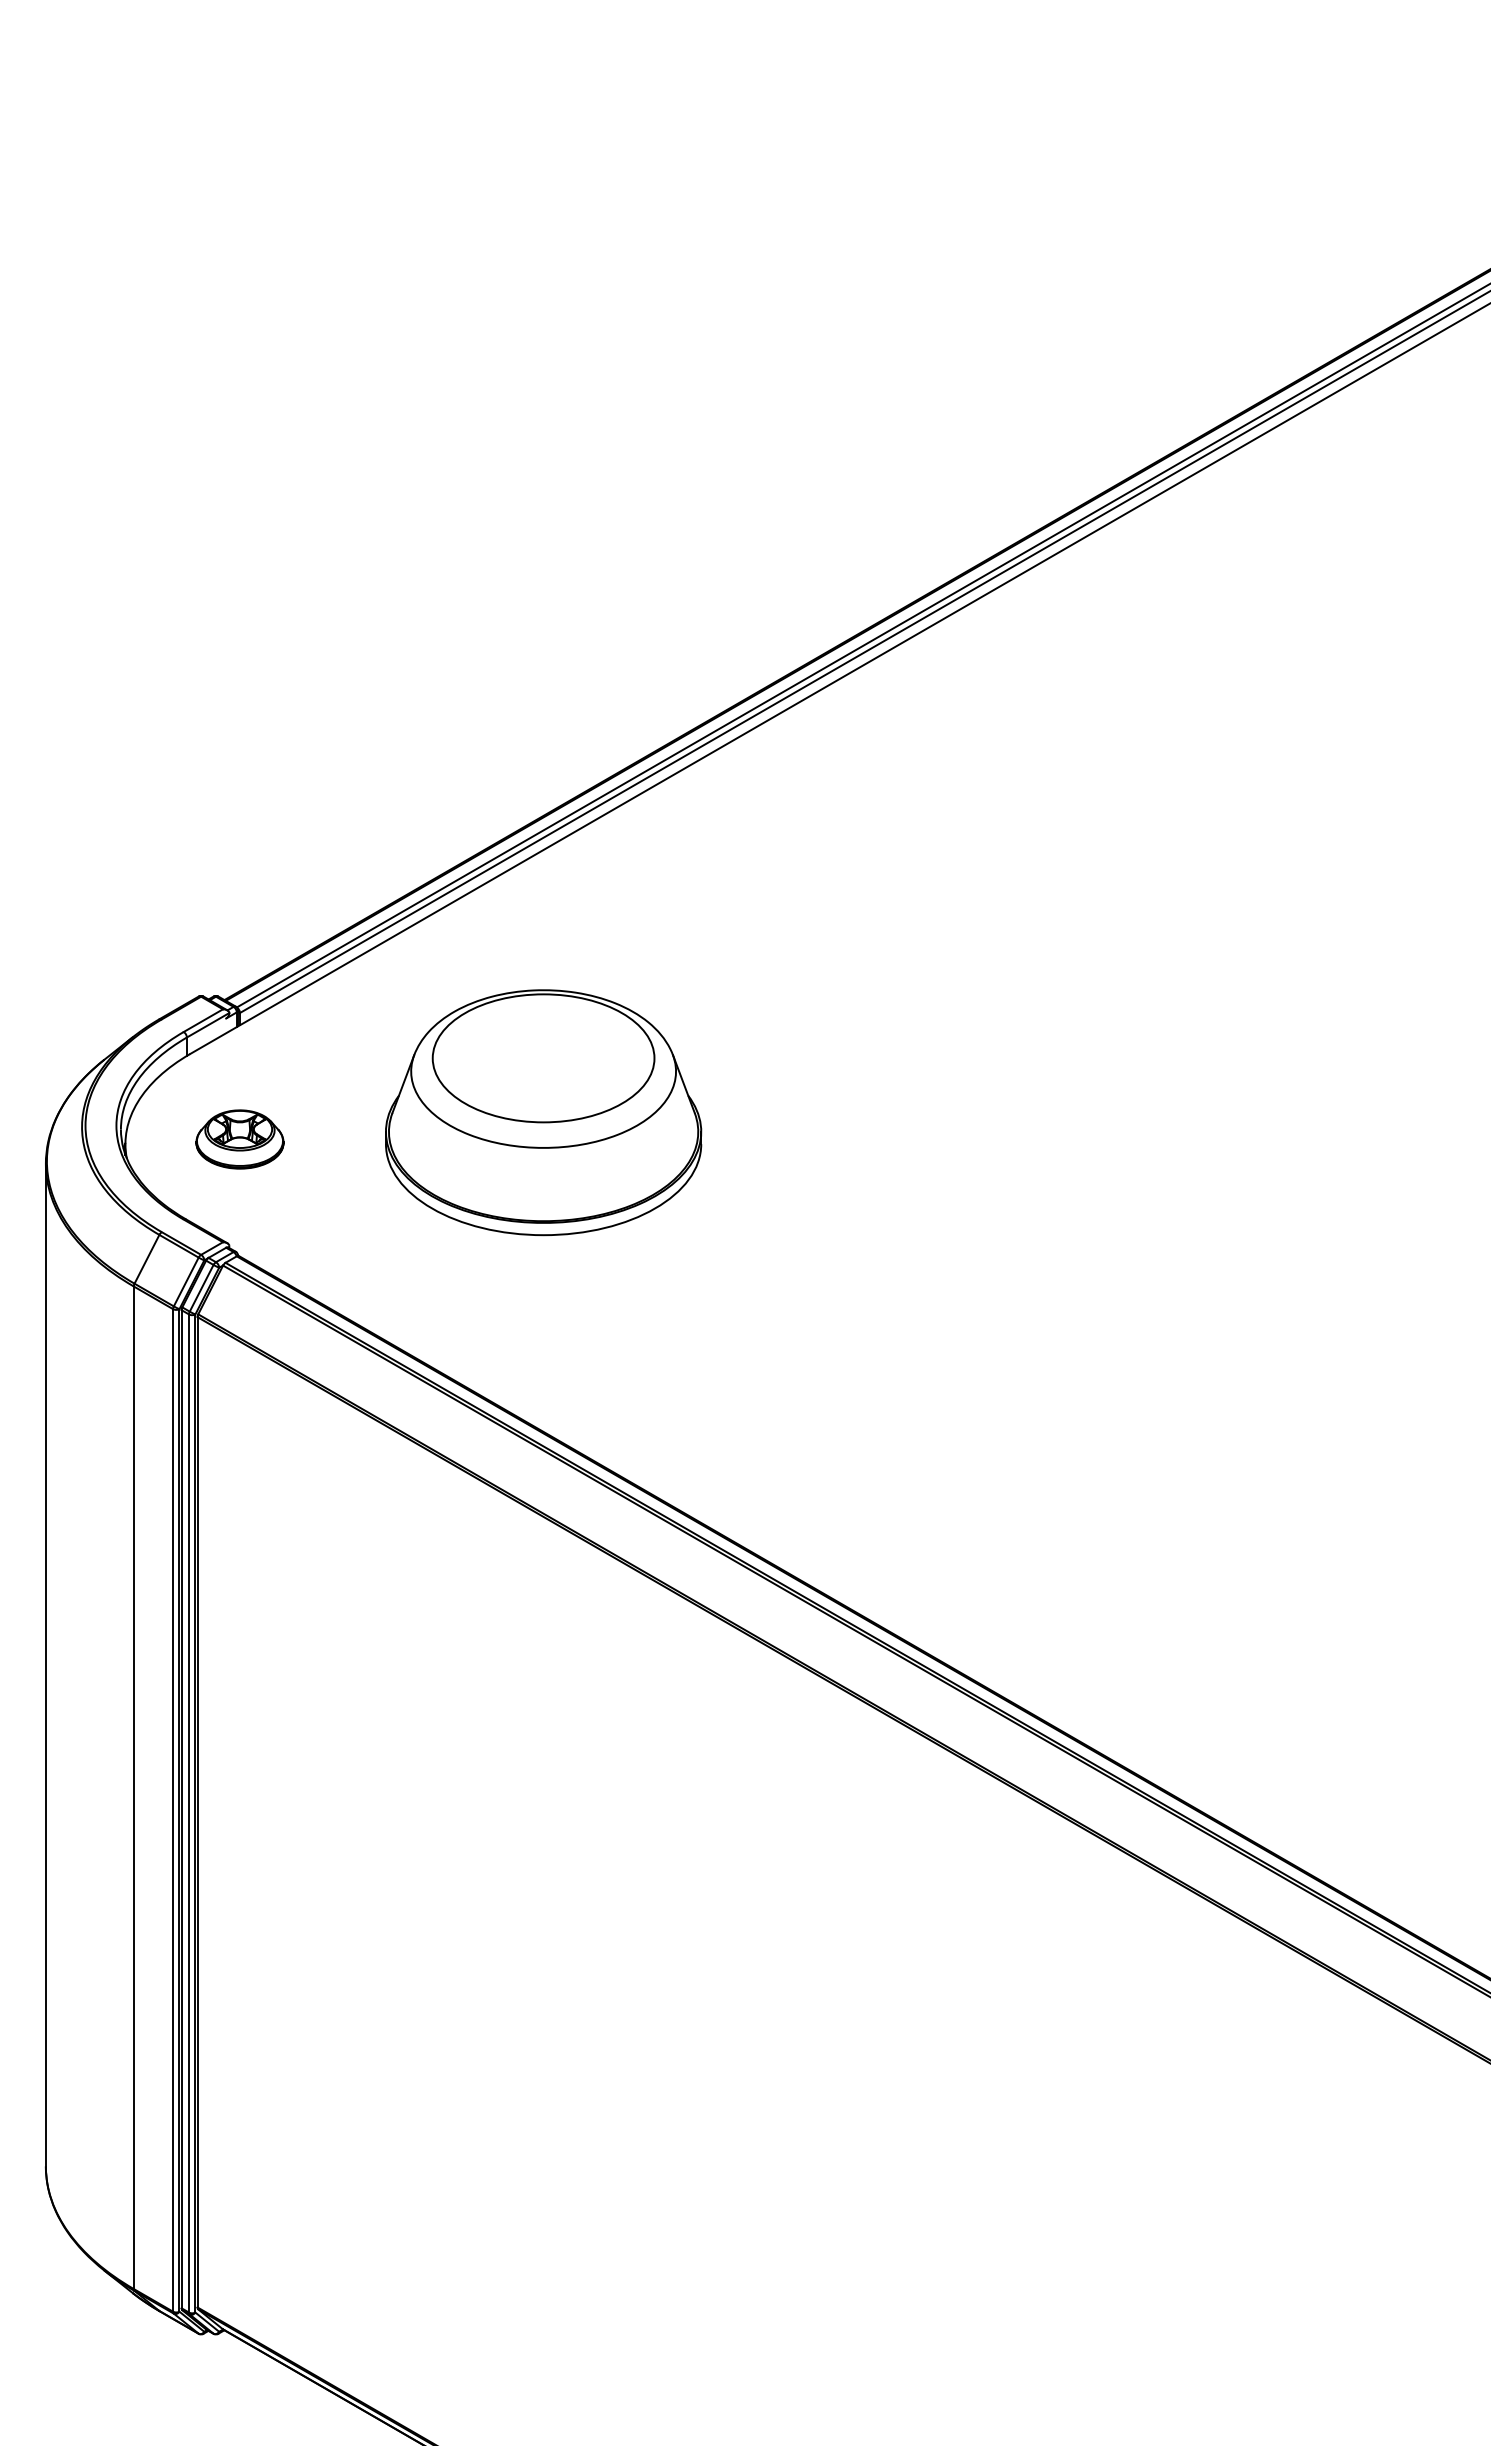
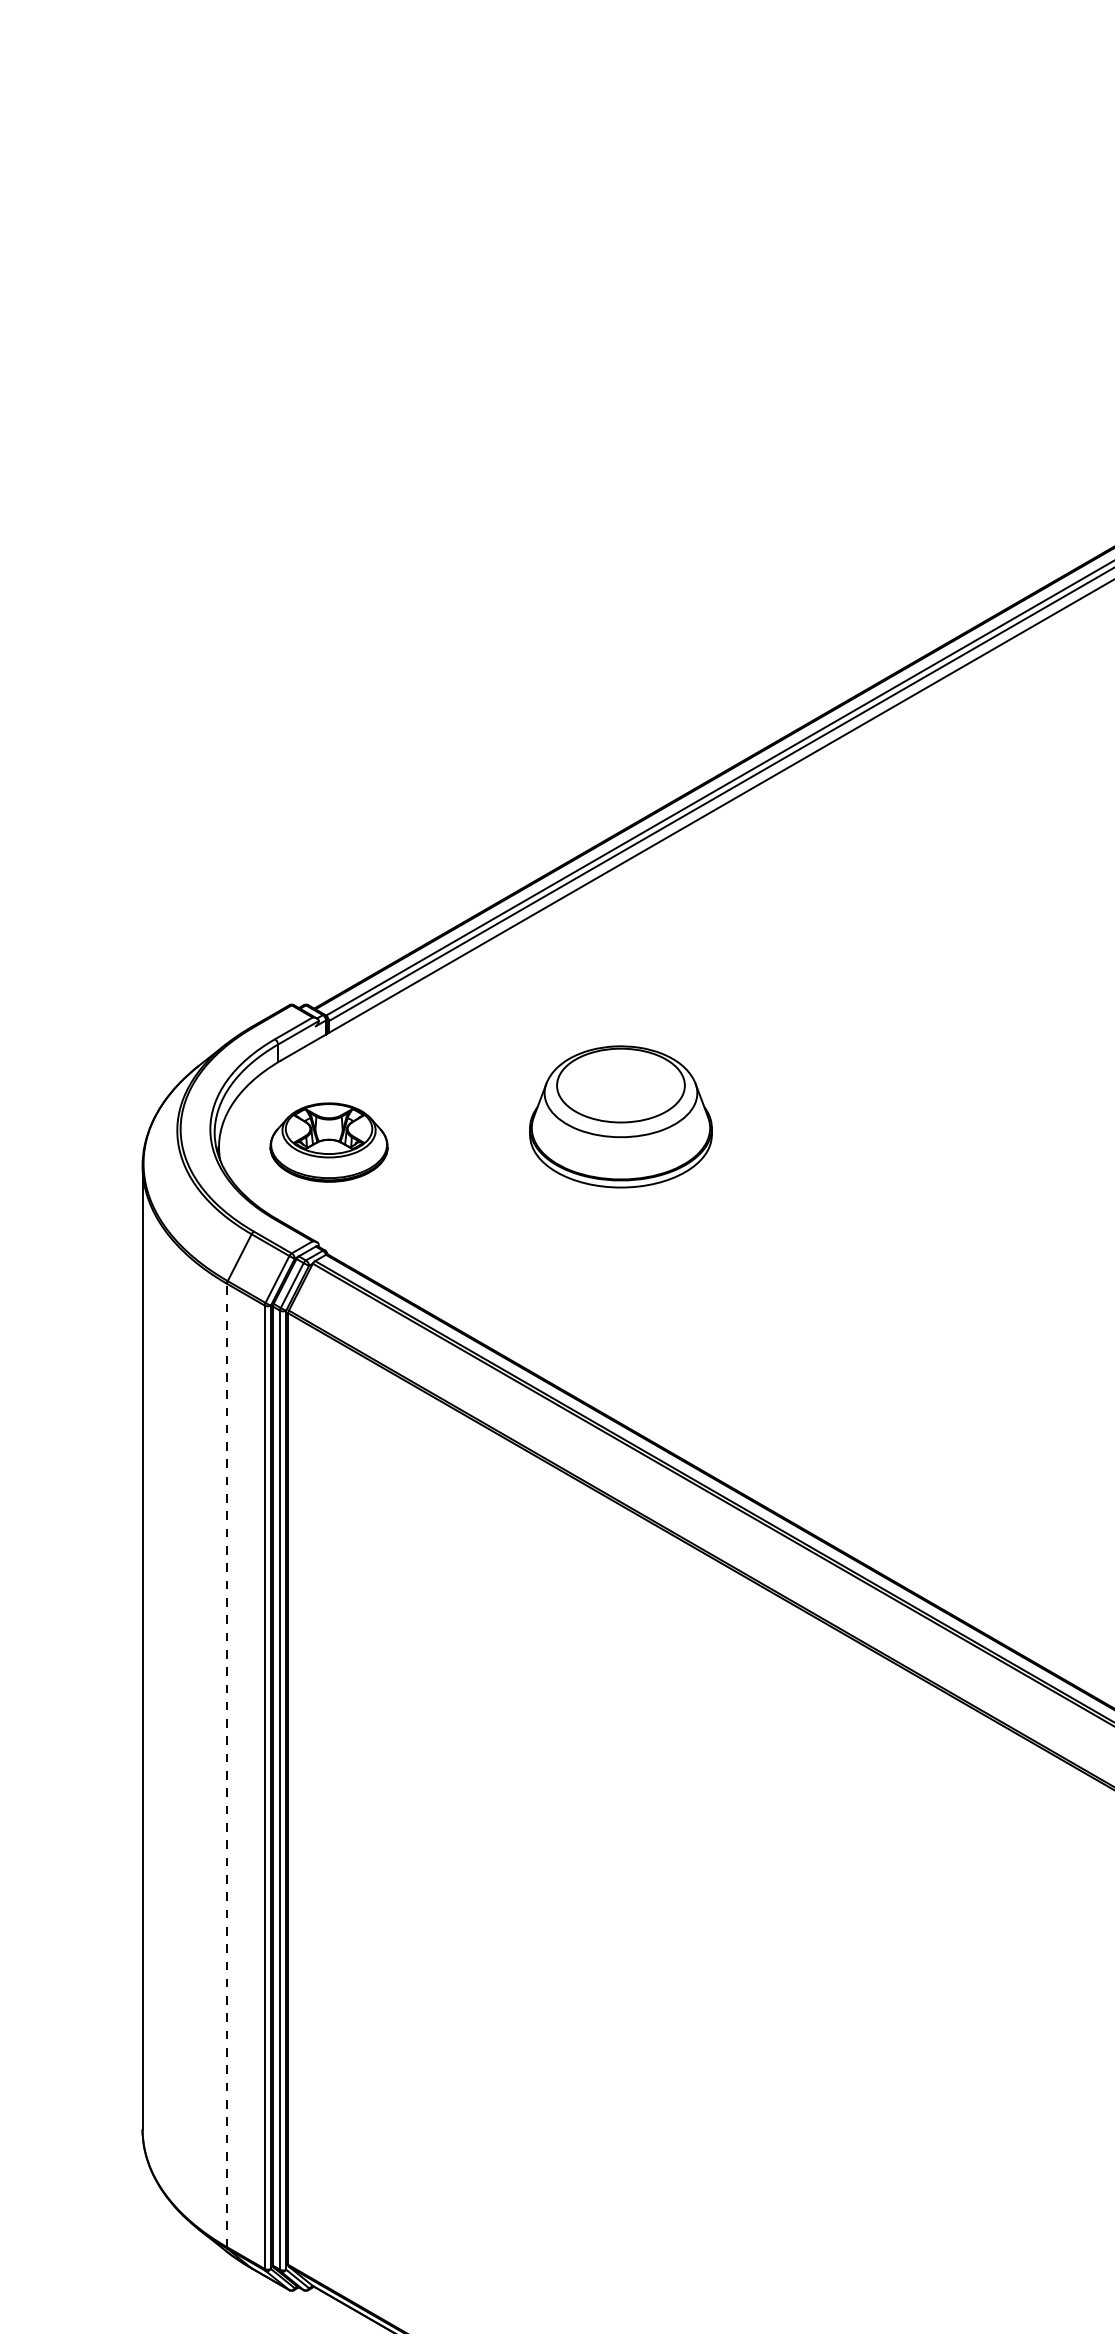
part: (543, 1112) -> (620, 1116), size x0.6
part: (239, 1139) -> (328, 1142), size x1.4
line: (133, 1787) -> (226, 1765), solid -> dashed

